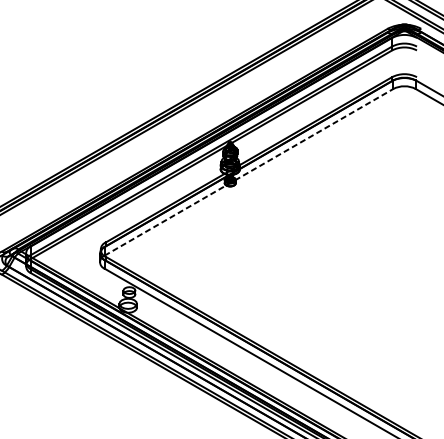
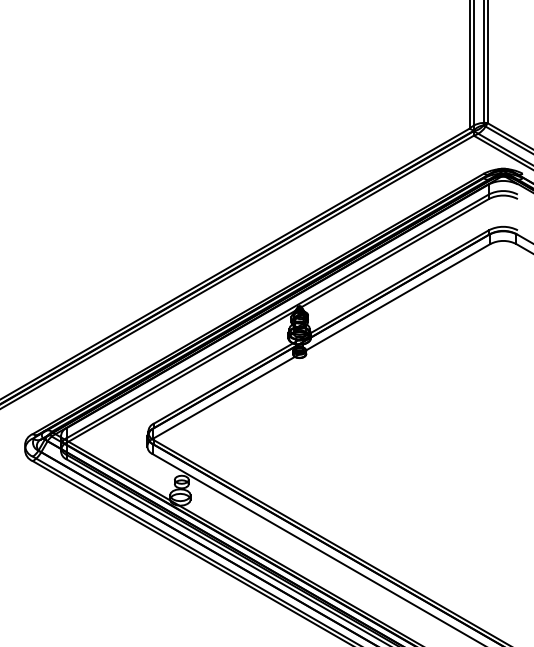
line: (248, 172) -> (321, 341), dashed -> solid

